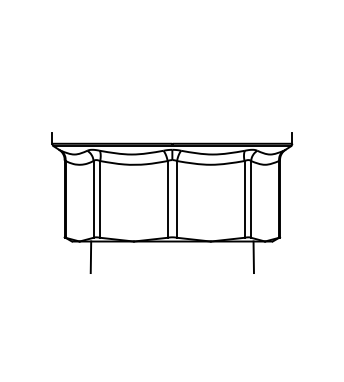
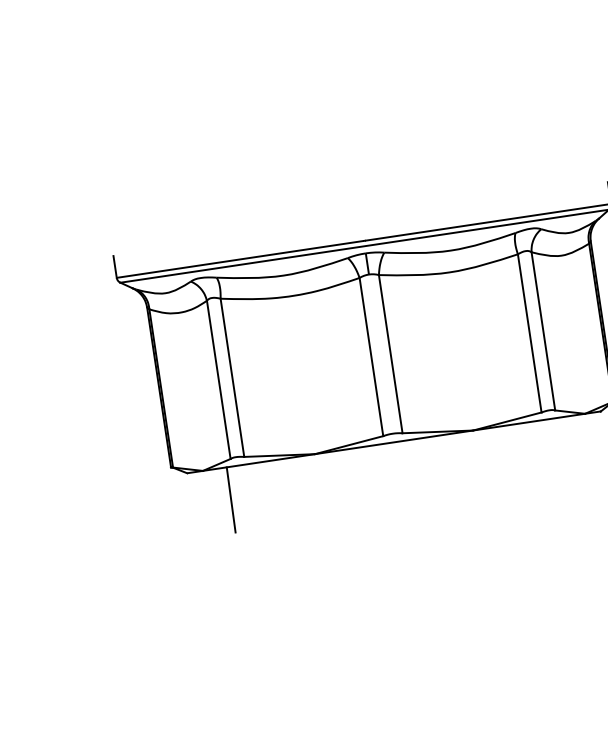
line: (253, 257) -> (566, 450), removed

